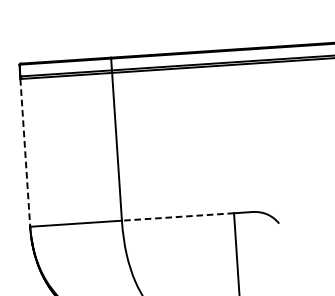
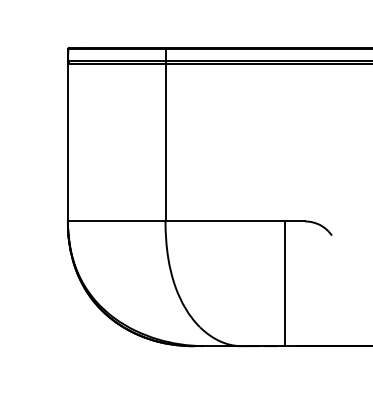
line: (24, 152) -> (67, 142), dashed -> solid
line: (178, 217) -> (225, 221), dashed -> solid

